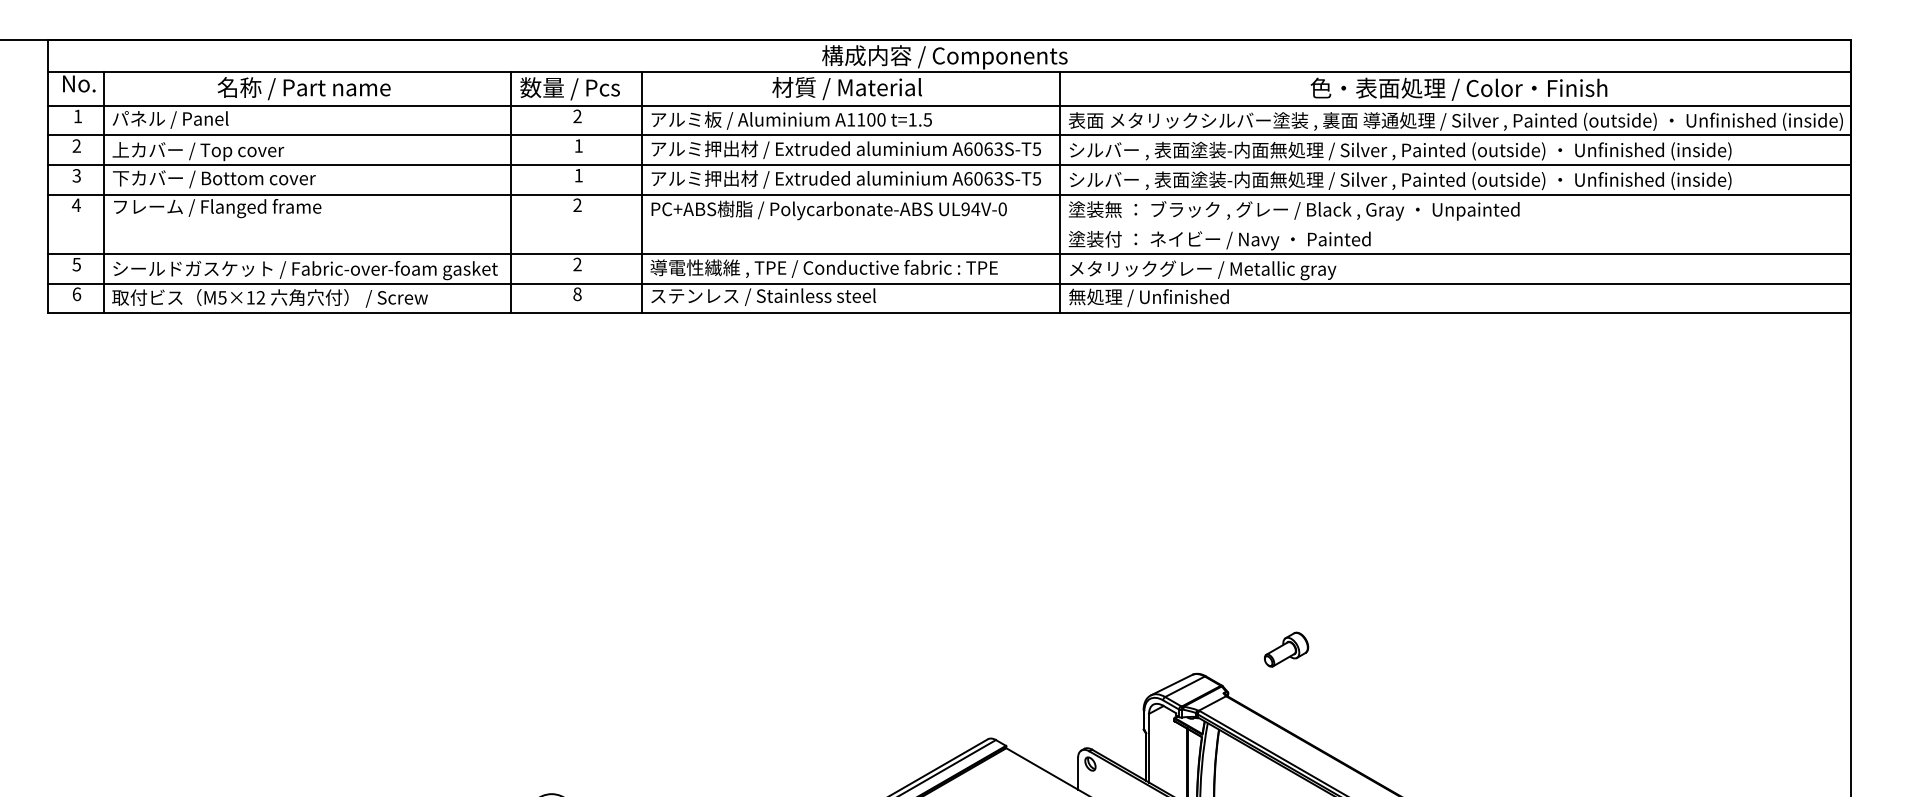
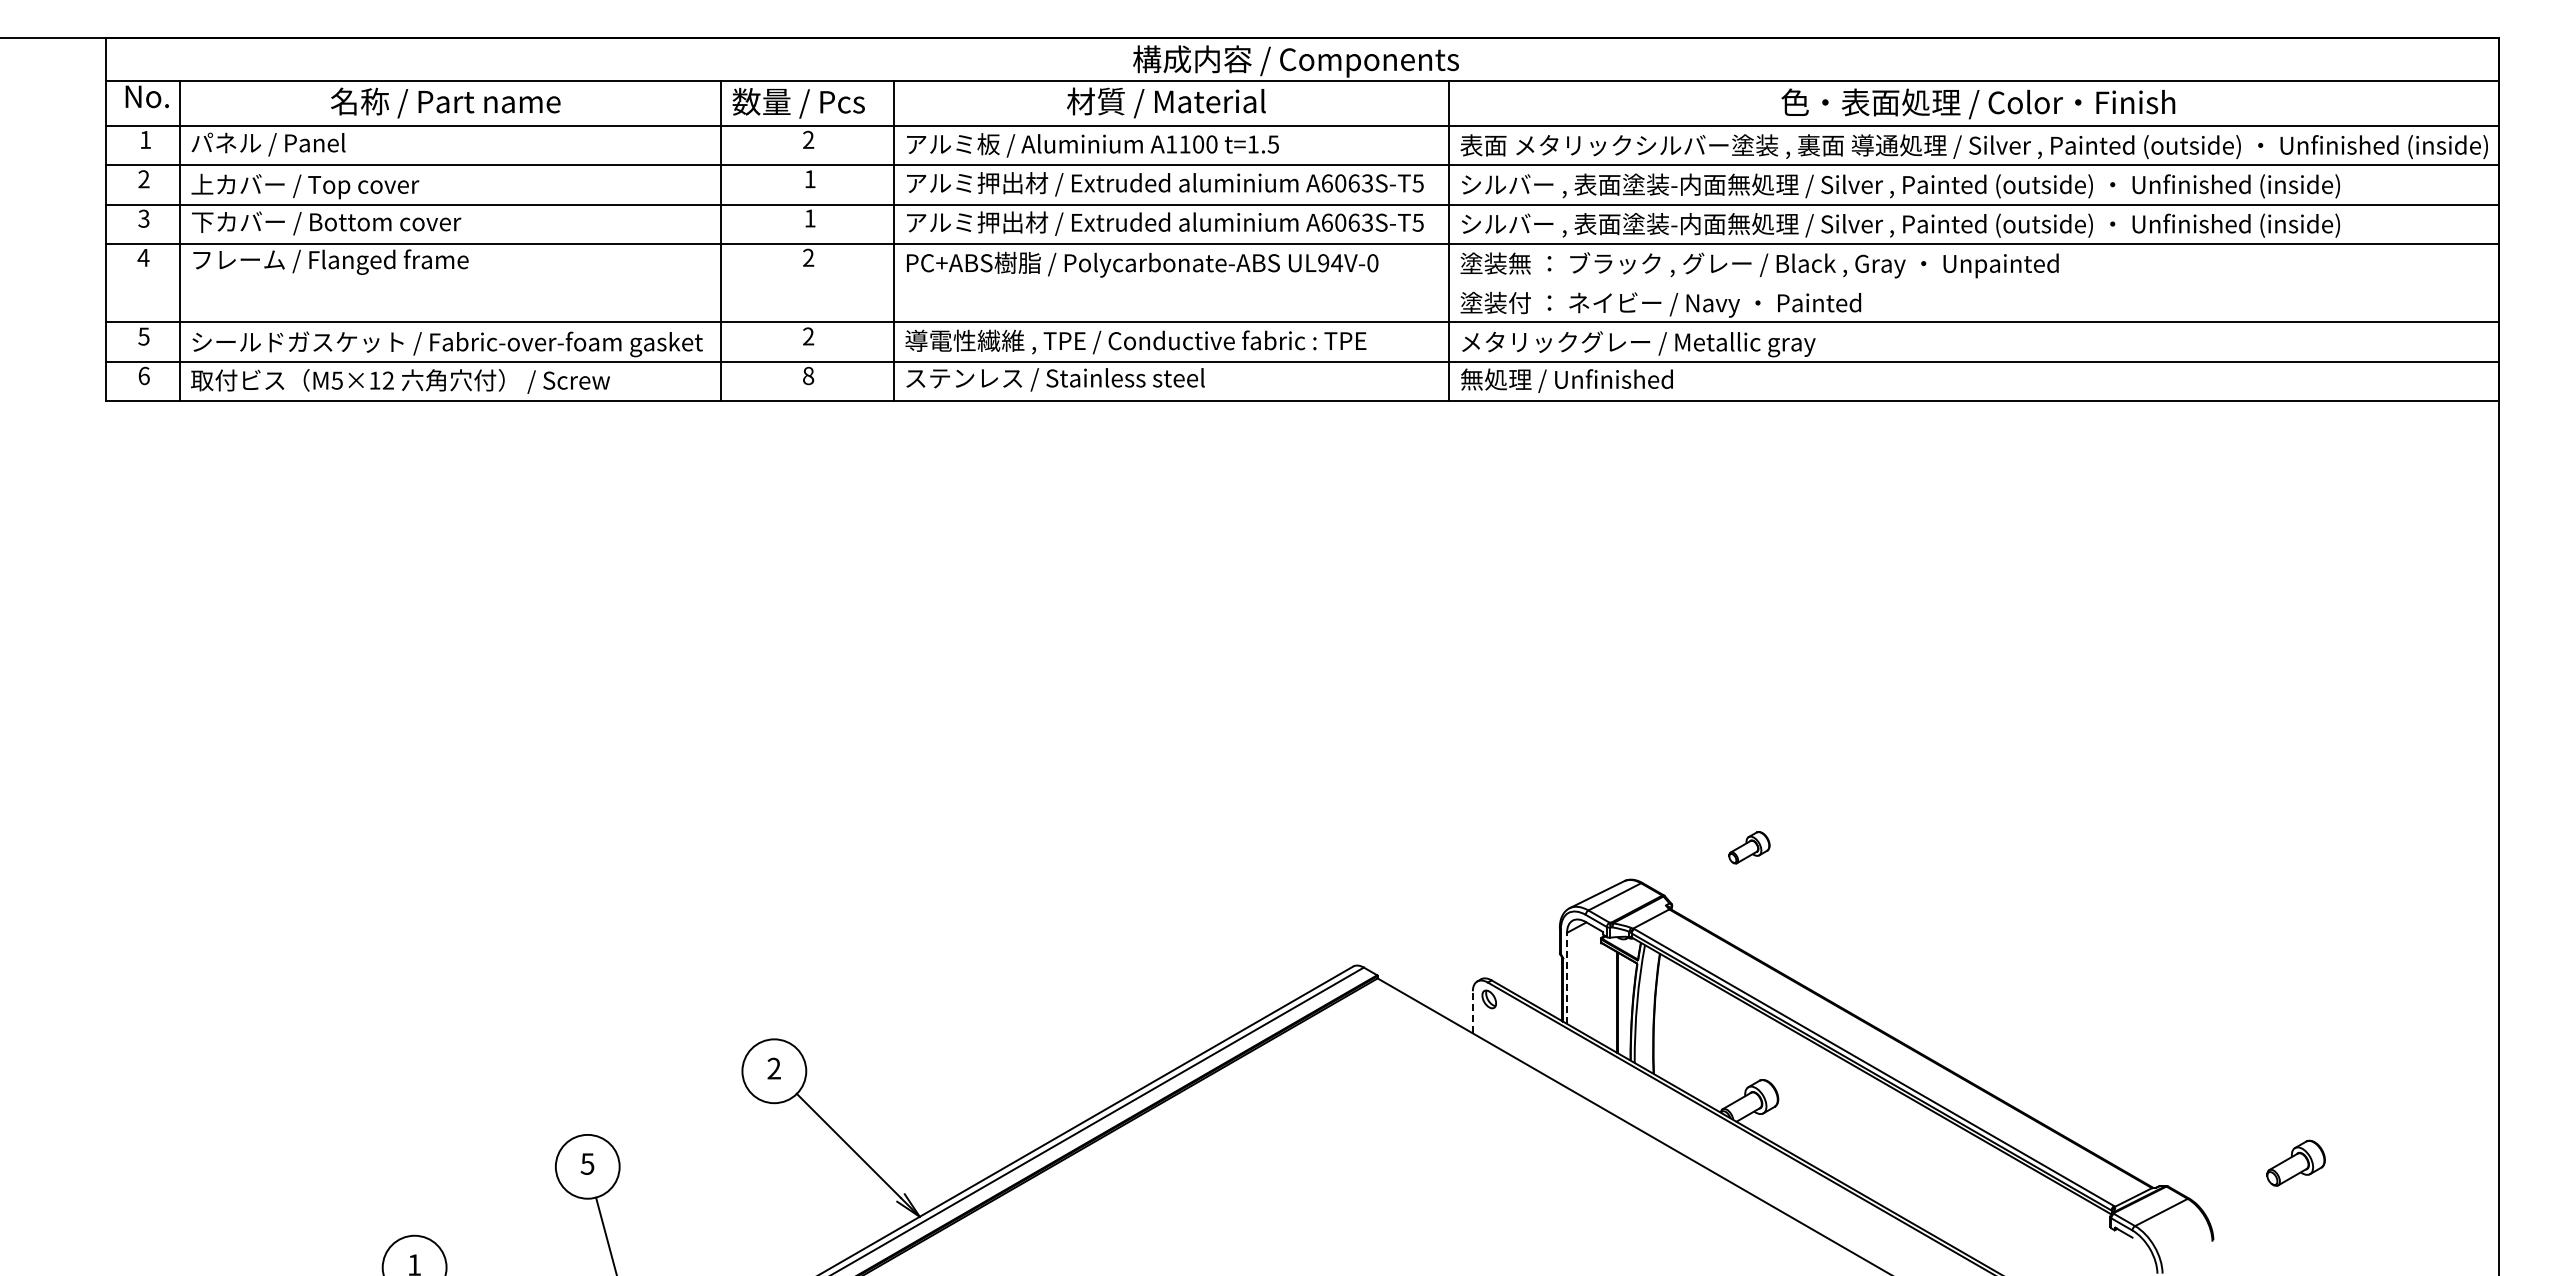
part: (1286, 649) -> (1749, 847), size x0.7
line: (1149, 748) -> (1567, 978), solid -> dashed
line: (1077, 773) -> (1472, 1011), solid -> dashed

